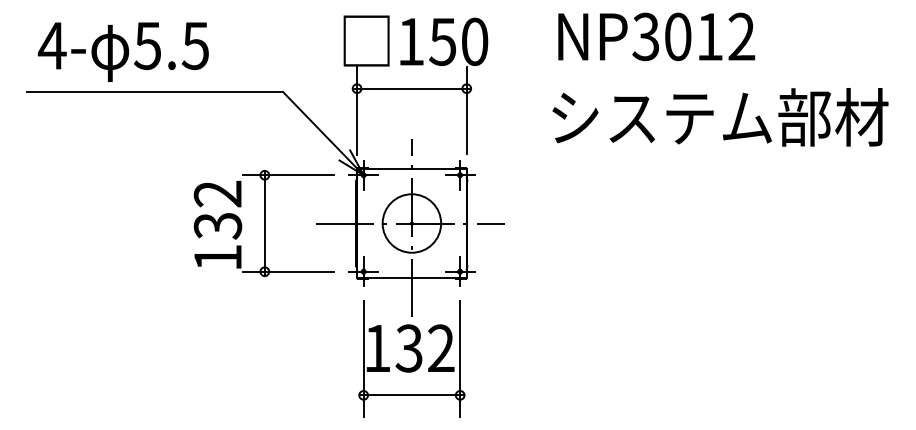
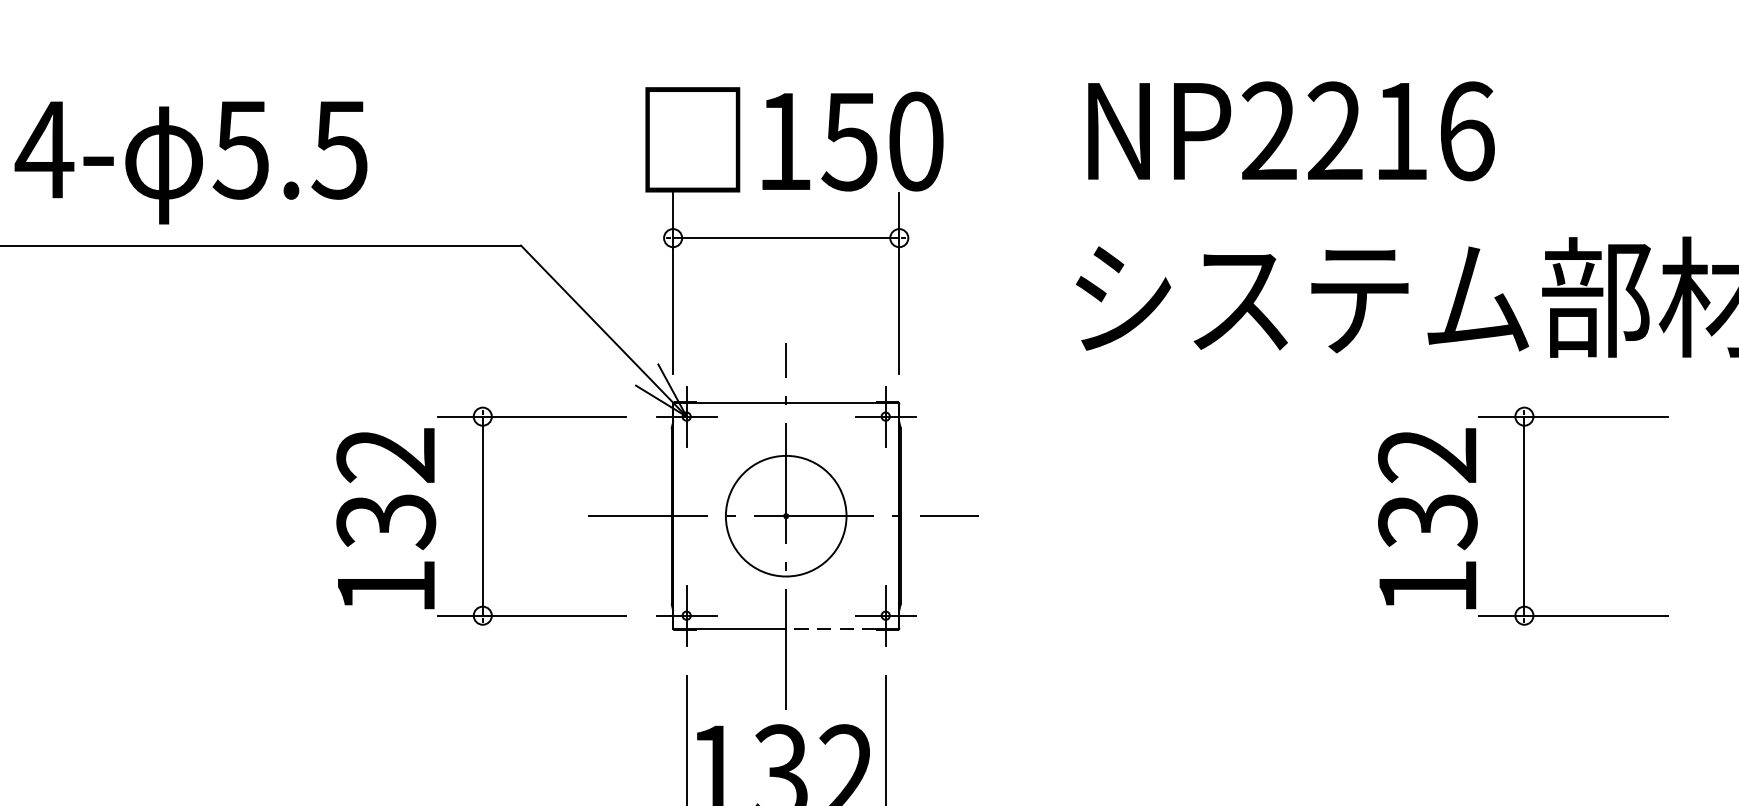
text: (693, 36) -> (1366, 130), NP3012 -> NP2216
part: (768, 223) -> (1521, 516), added
line: (433, 278) -> (830, 629), solid -> dashed

